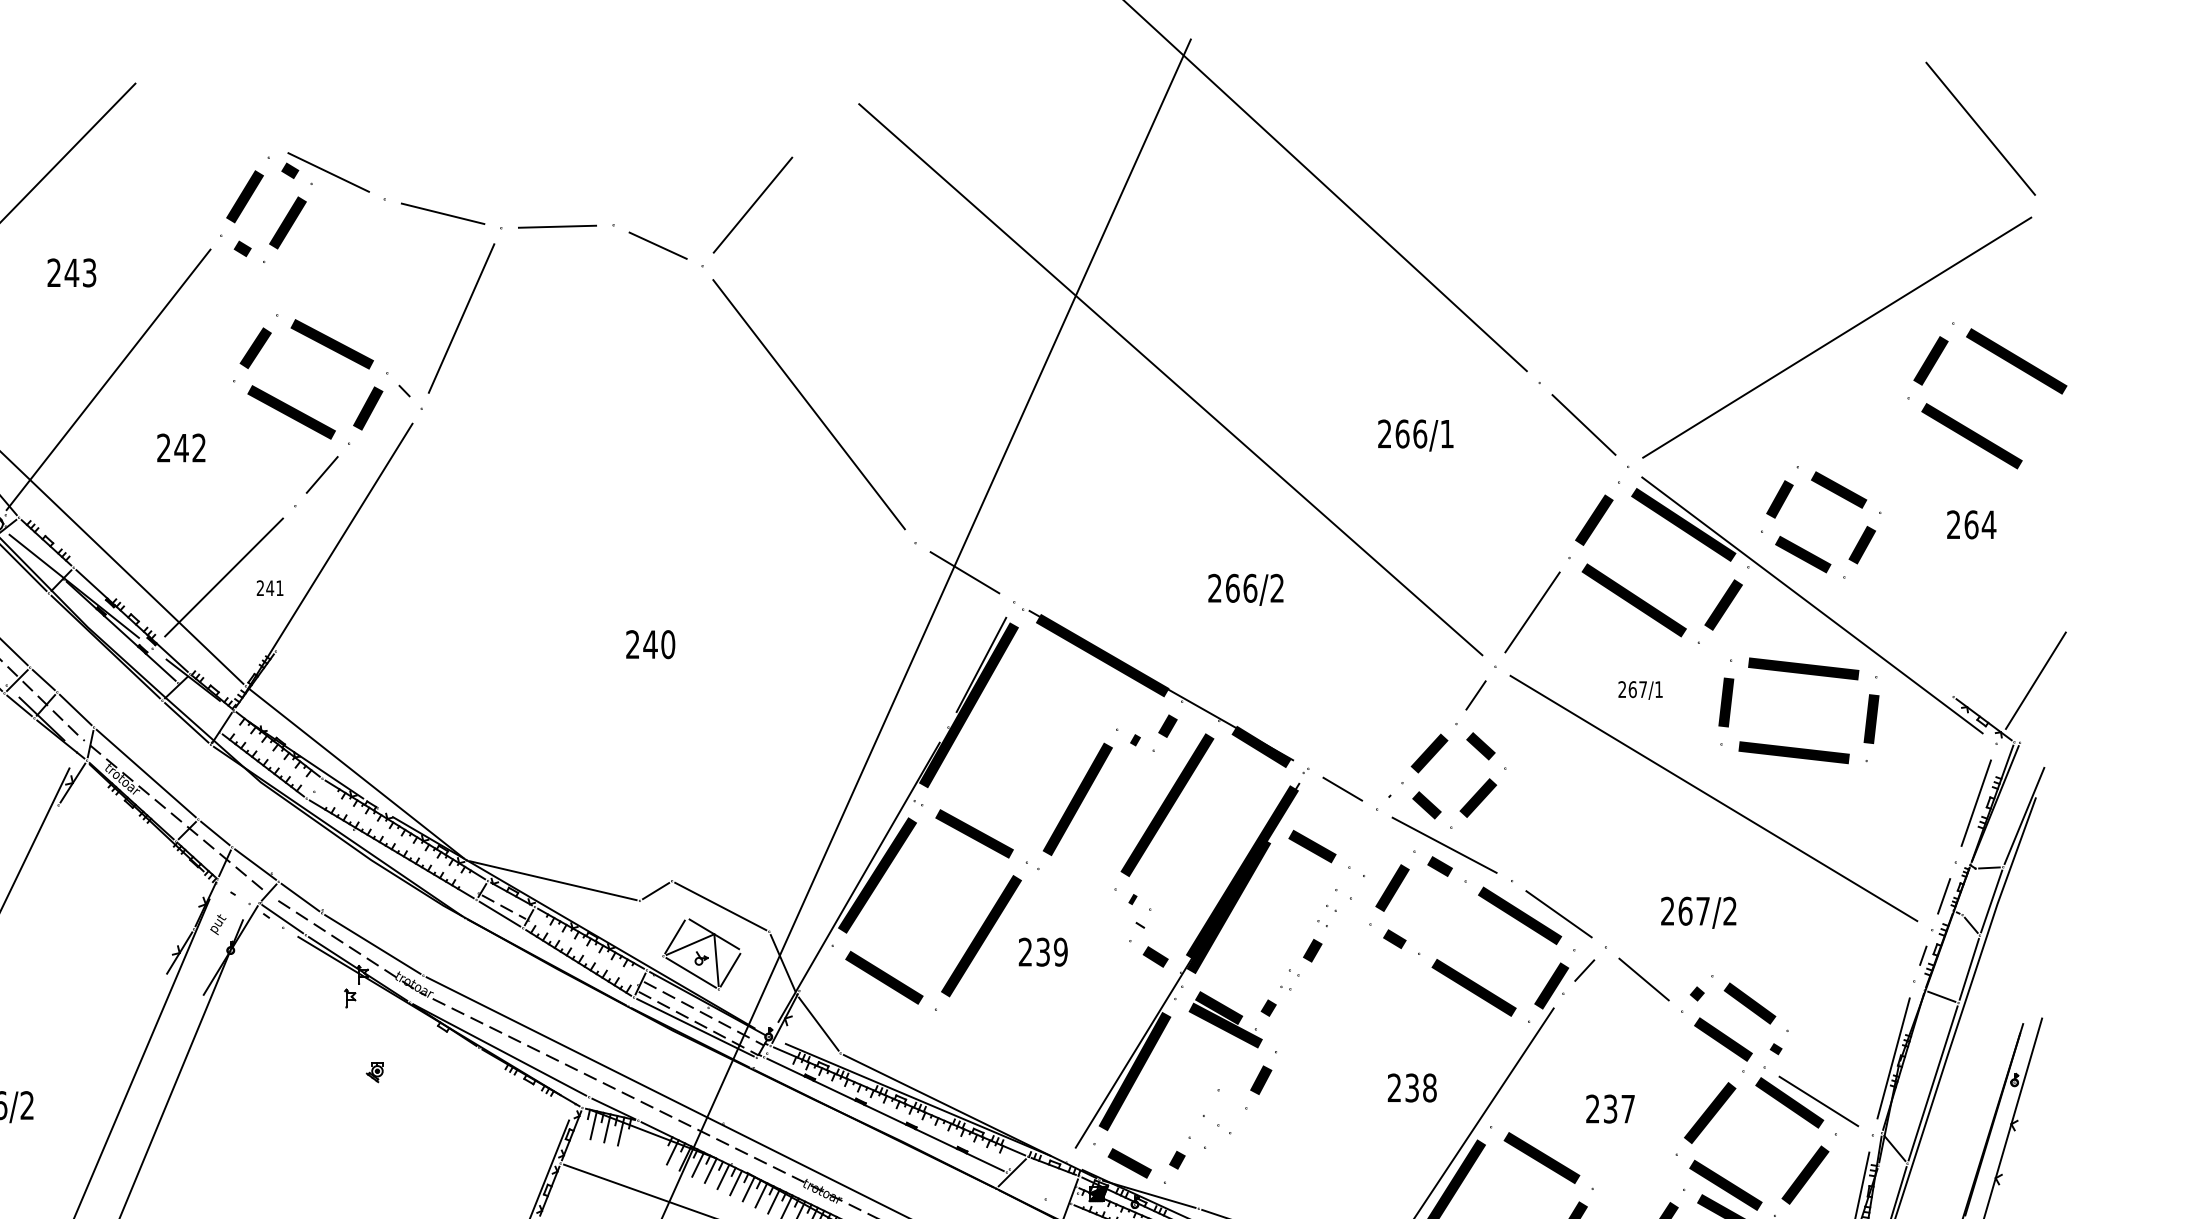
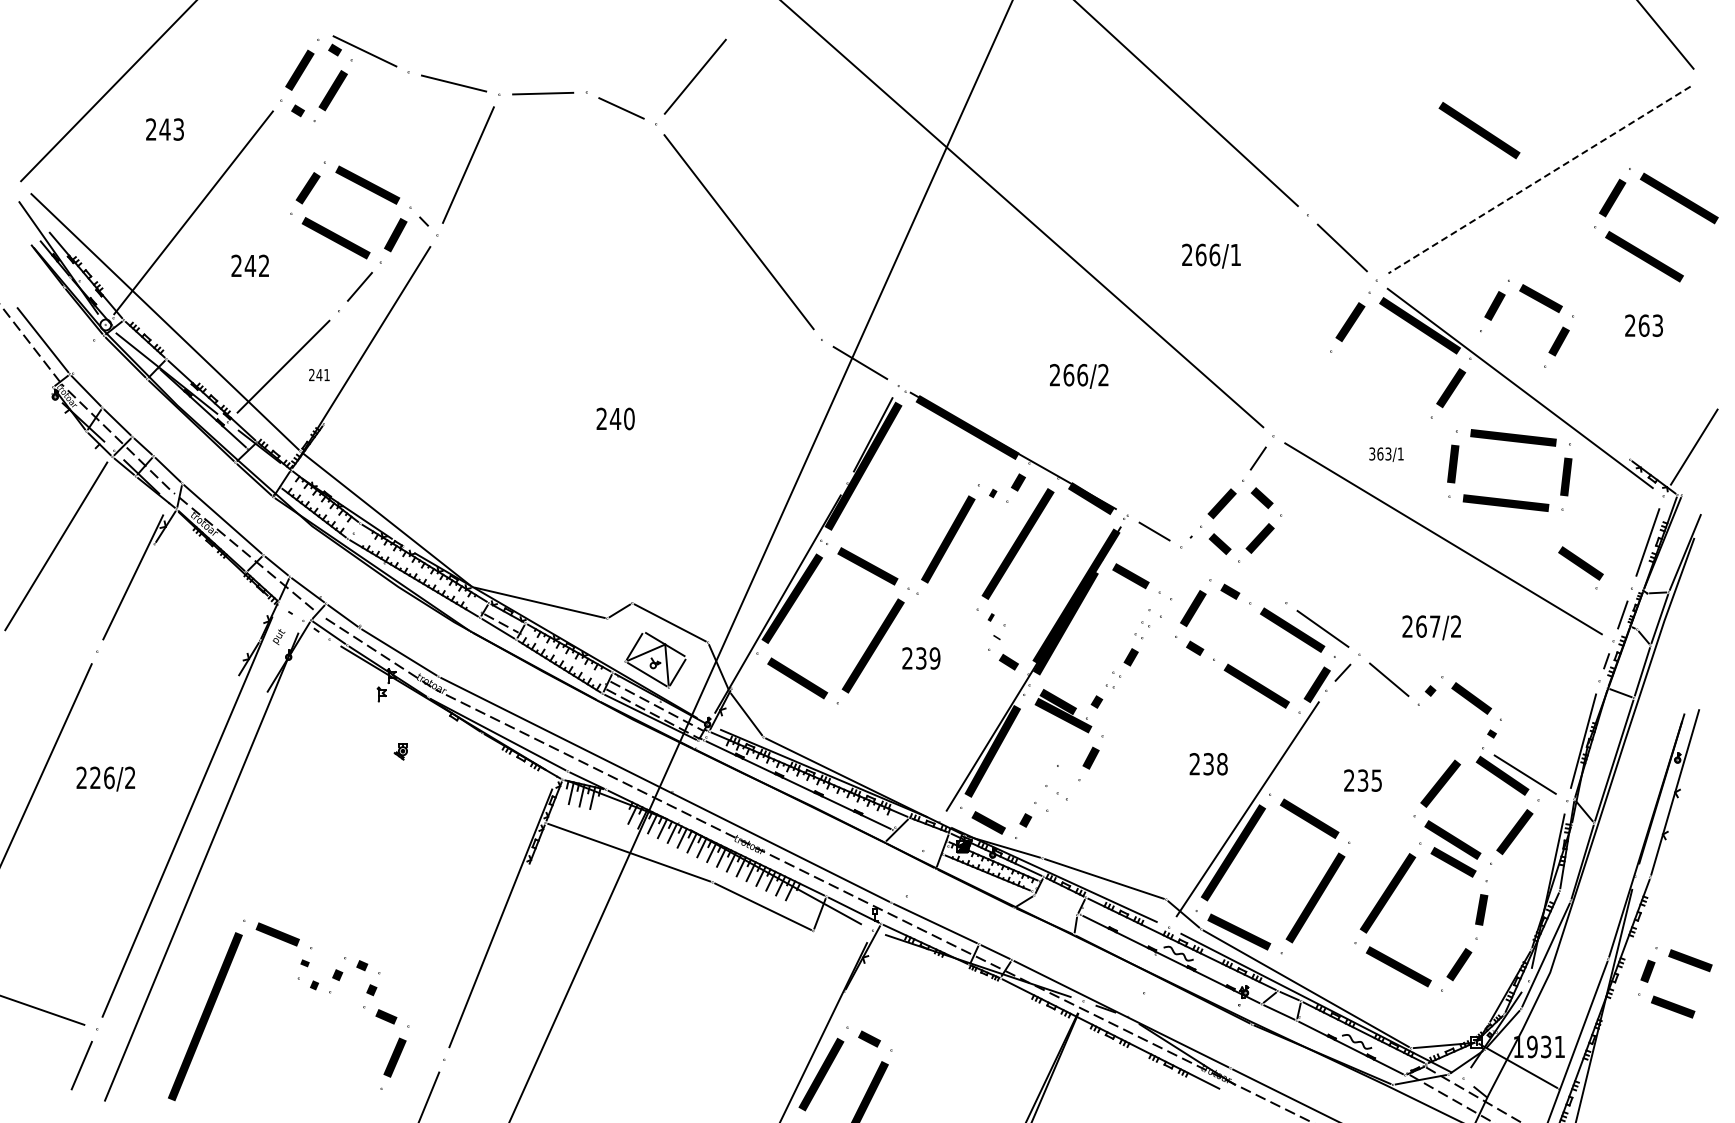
line: (1837, 338) -> (1539, 180), solid -> dashed
text: (1988, 524) -> (1657, 325), 264 -> 263
line: (1802, 554) -> (1512, 348), removed
line: (1634, 600) -> (1479, 130), moved
line: (1532, 611) -> (1302, 393), removed
text: (1632, 688) -> (1380, 453), 267/1 -> 363/1
line: (1444, 844) -> (1233, 574), removed
part: (1722, 1044) -> (1580, 567), moved
text: (1627, 1108) -> (1376, 780), 237 -> 235

